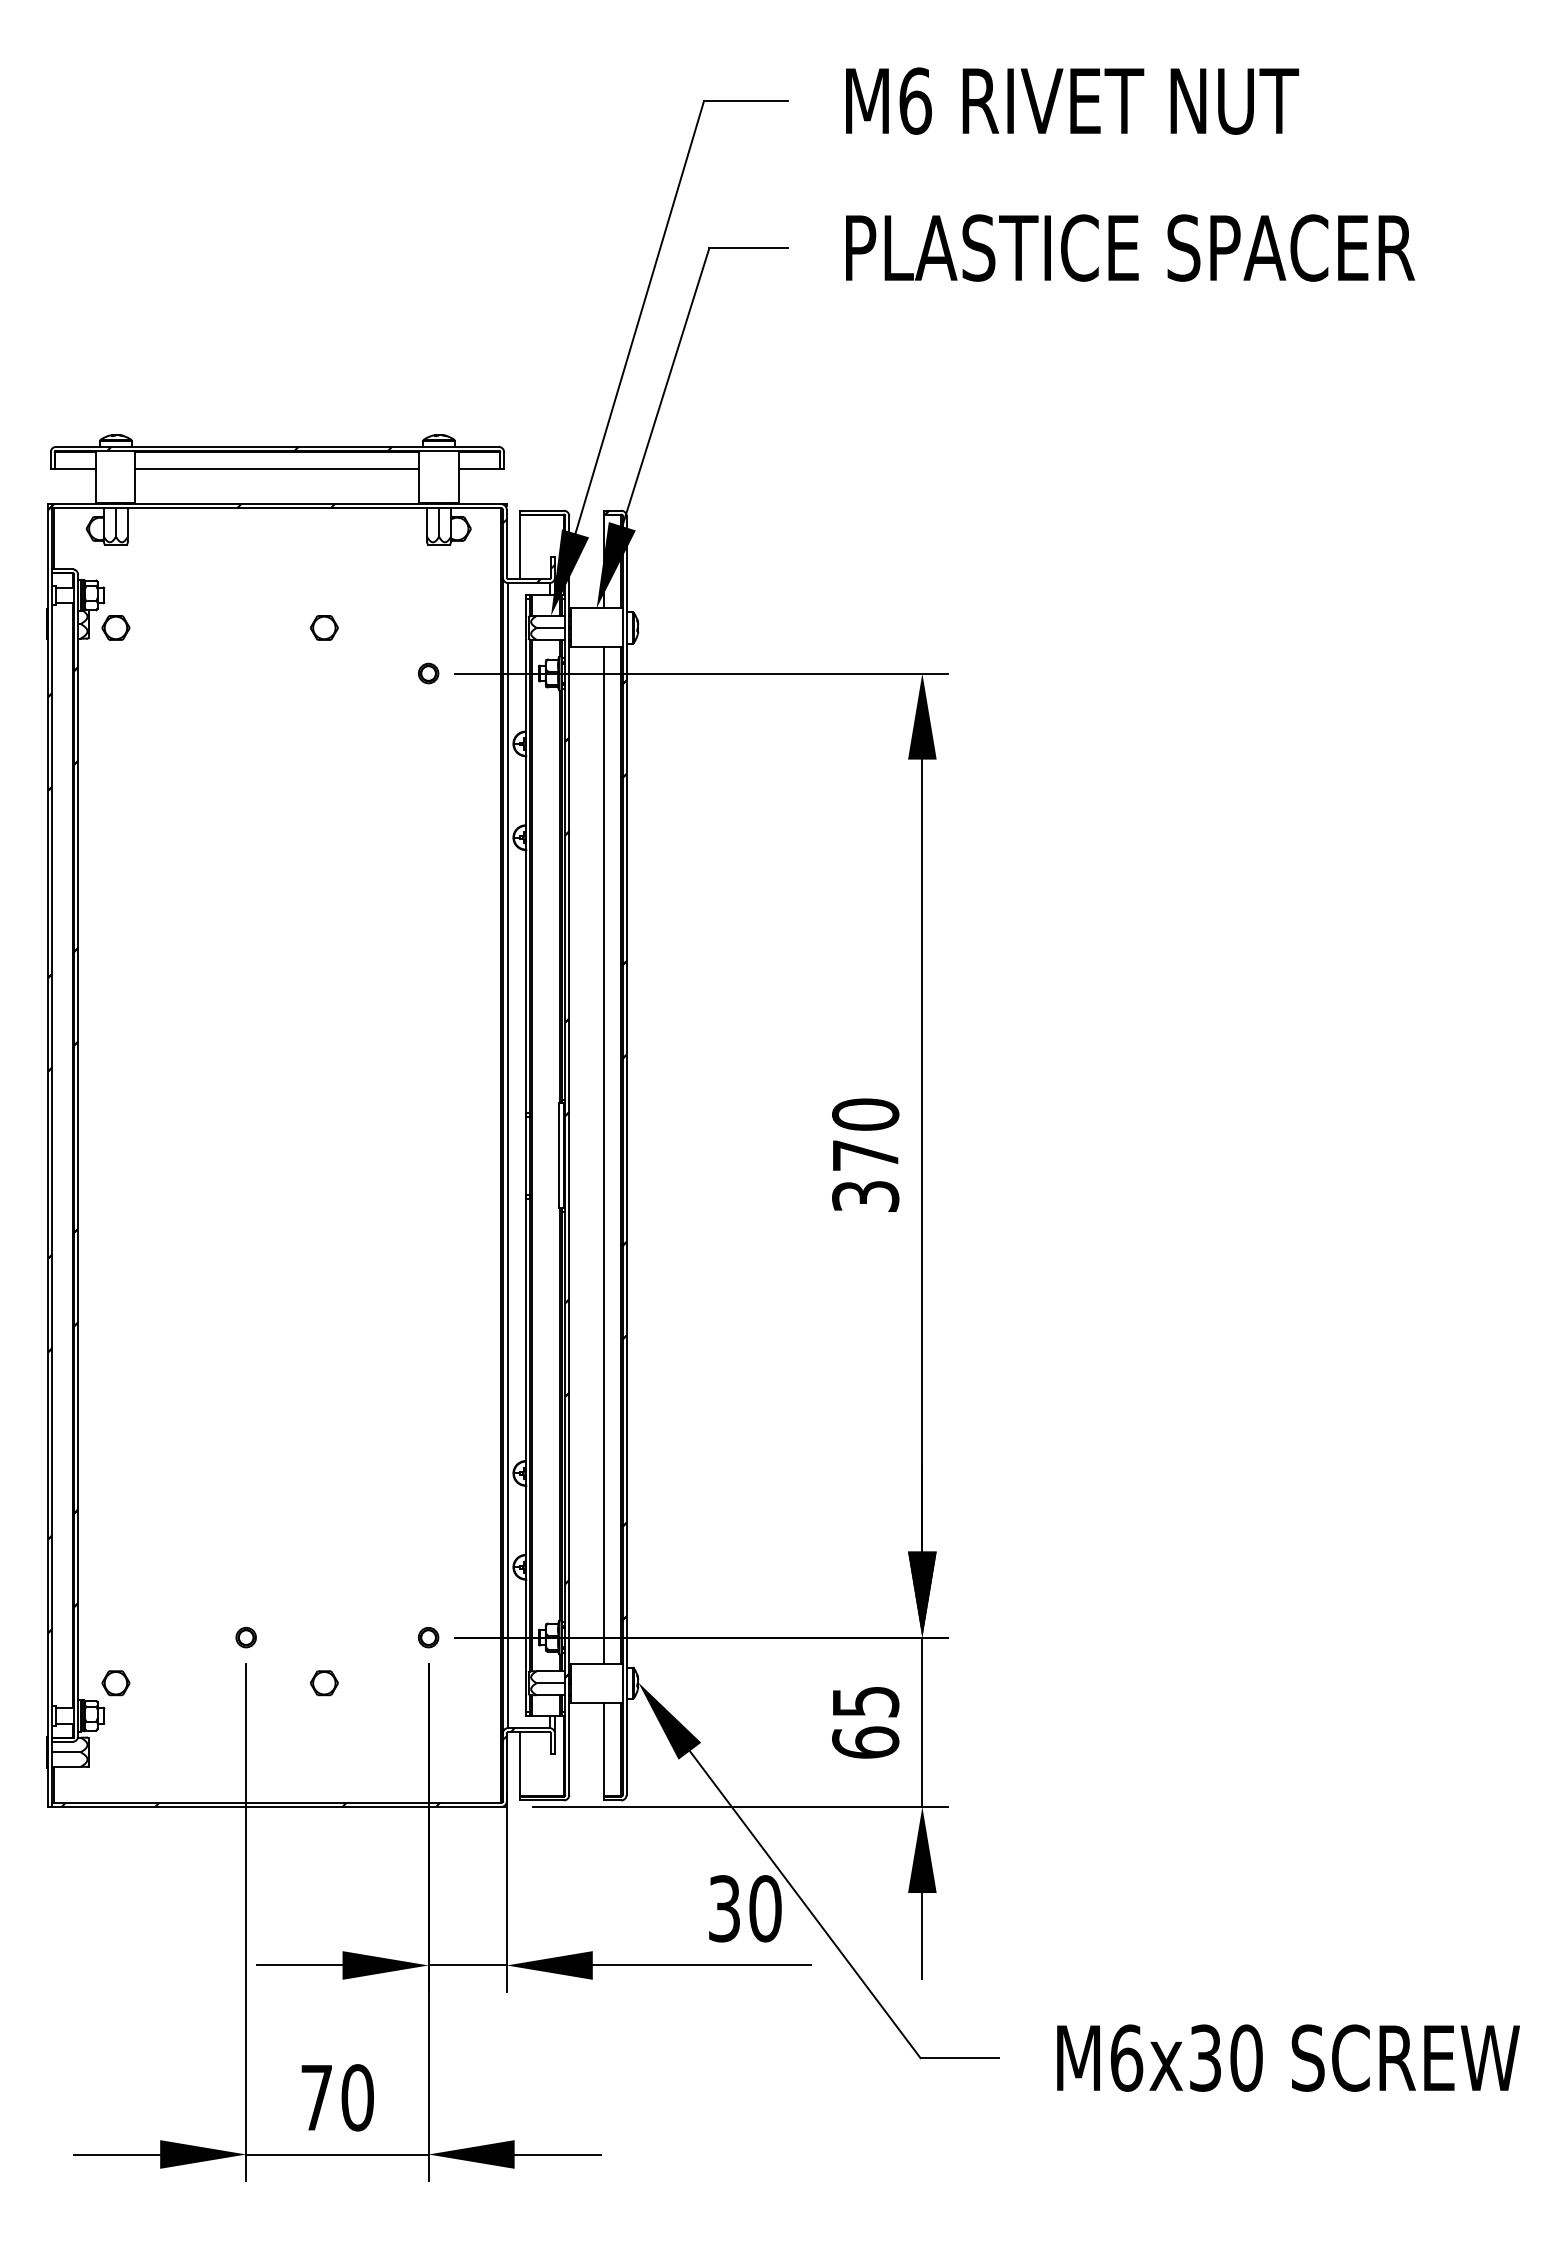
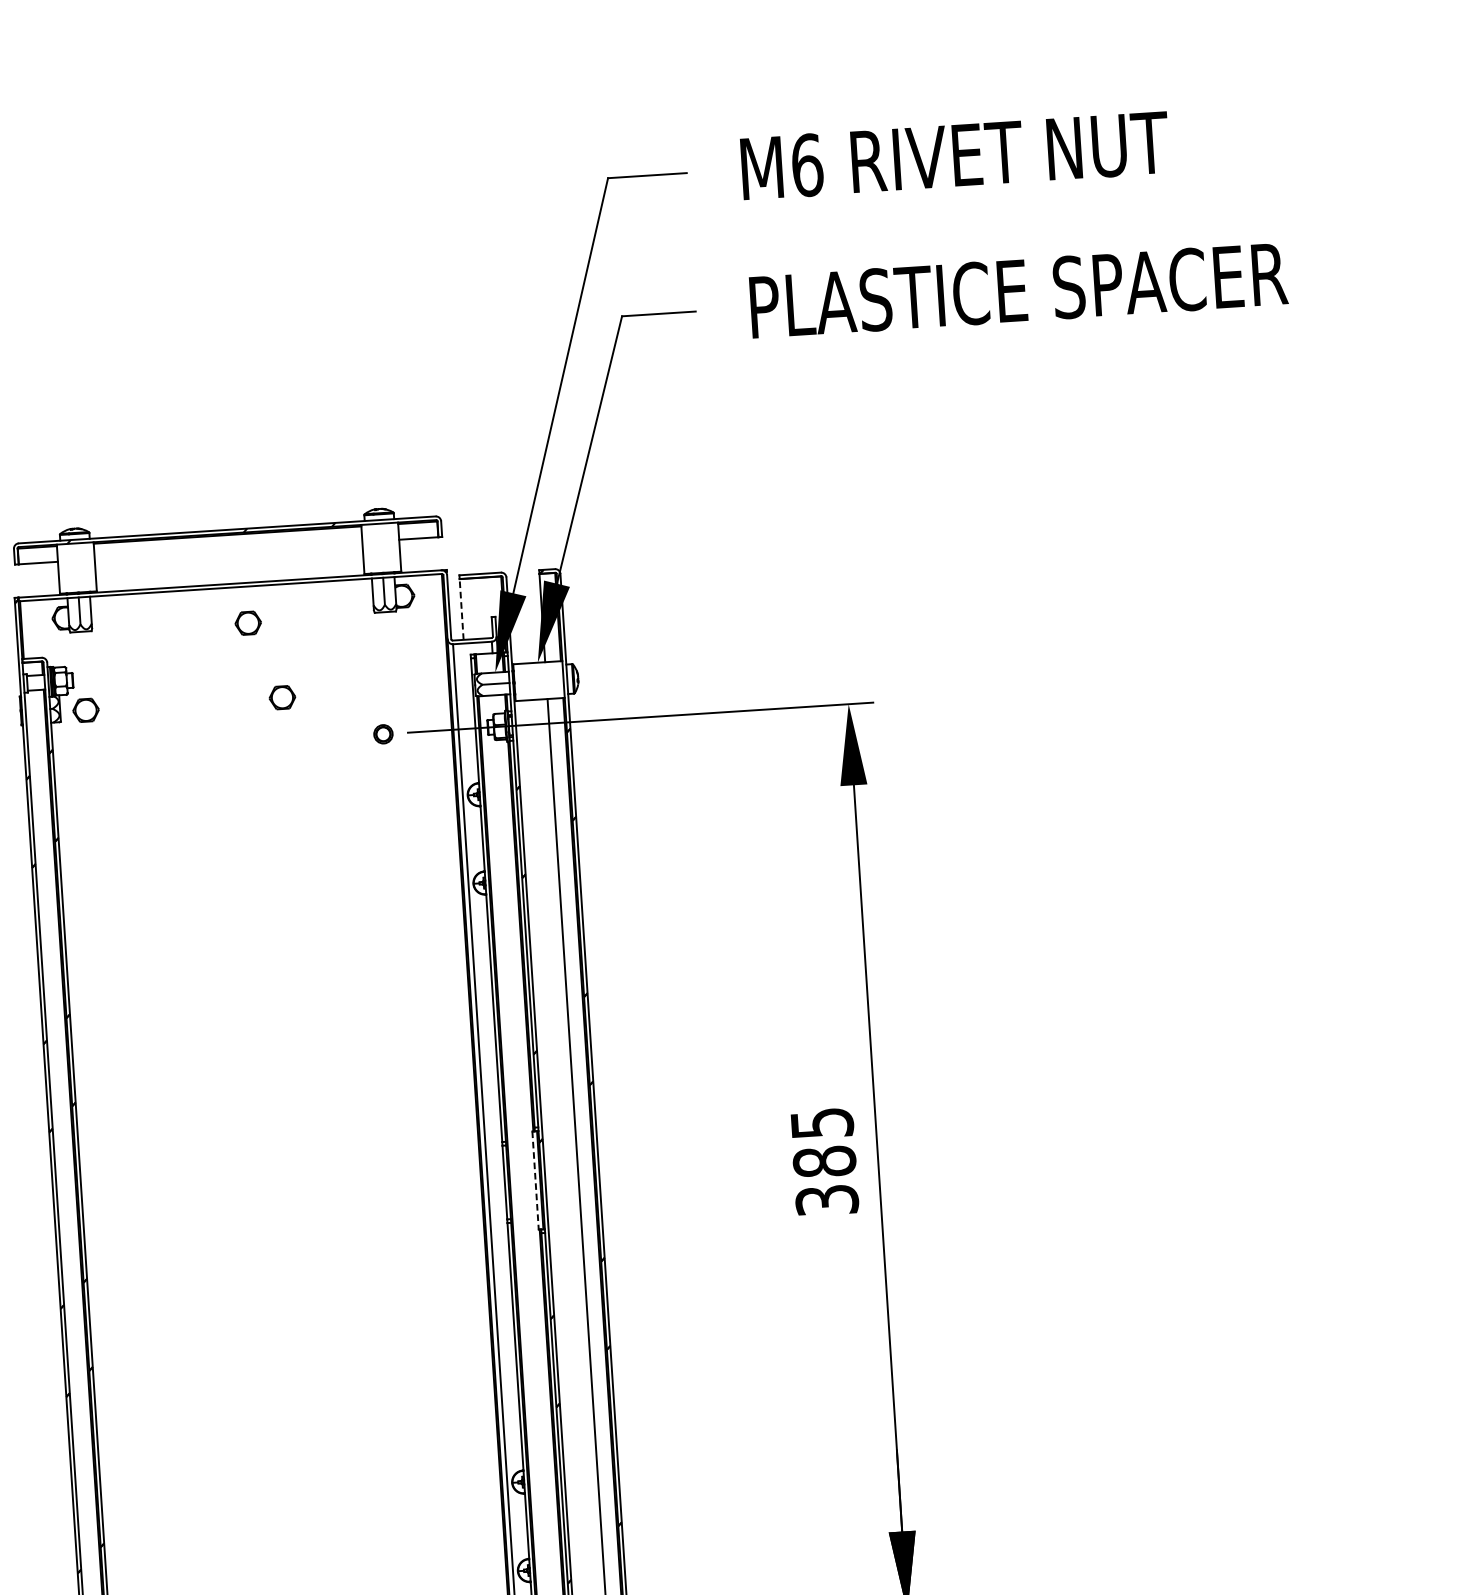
line: (277, 469) -> (228, 551), removed
hatch: (303, 543) -> (257, 619), removed
part: (293, 546) -> (248, 622), added
line: (519, 546) -> (461, 609), solid -> dashed
text: (865, 1134) -> (823, 1142), 370 -> 385
line: (558, 1156) -> (535, 1181), solid -> dashed

